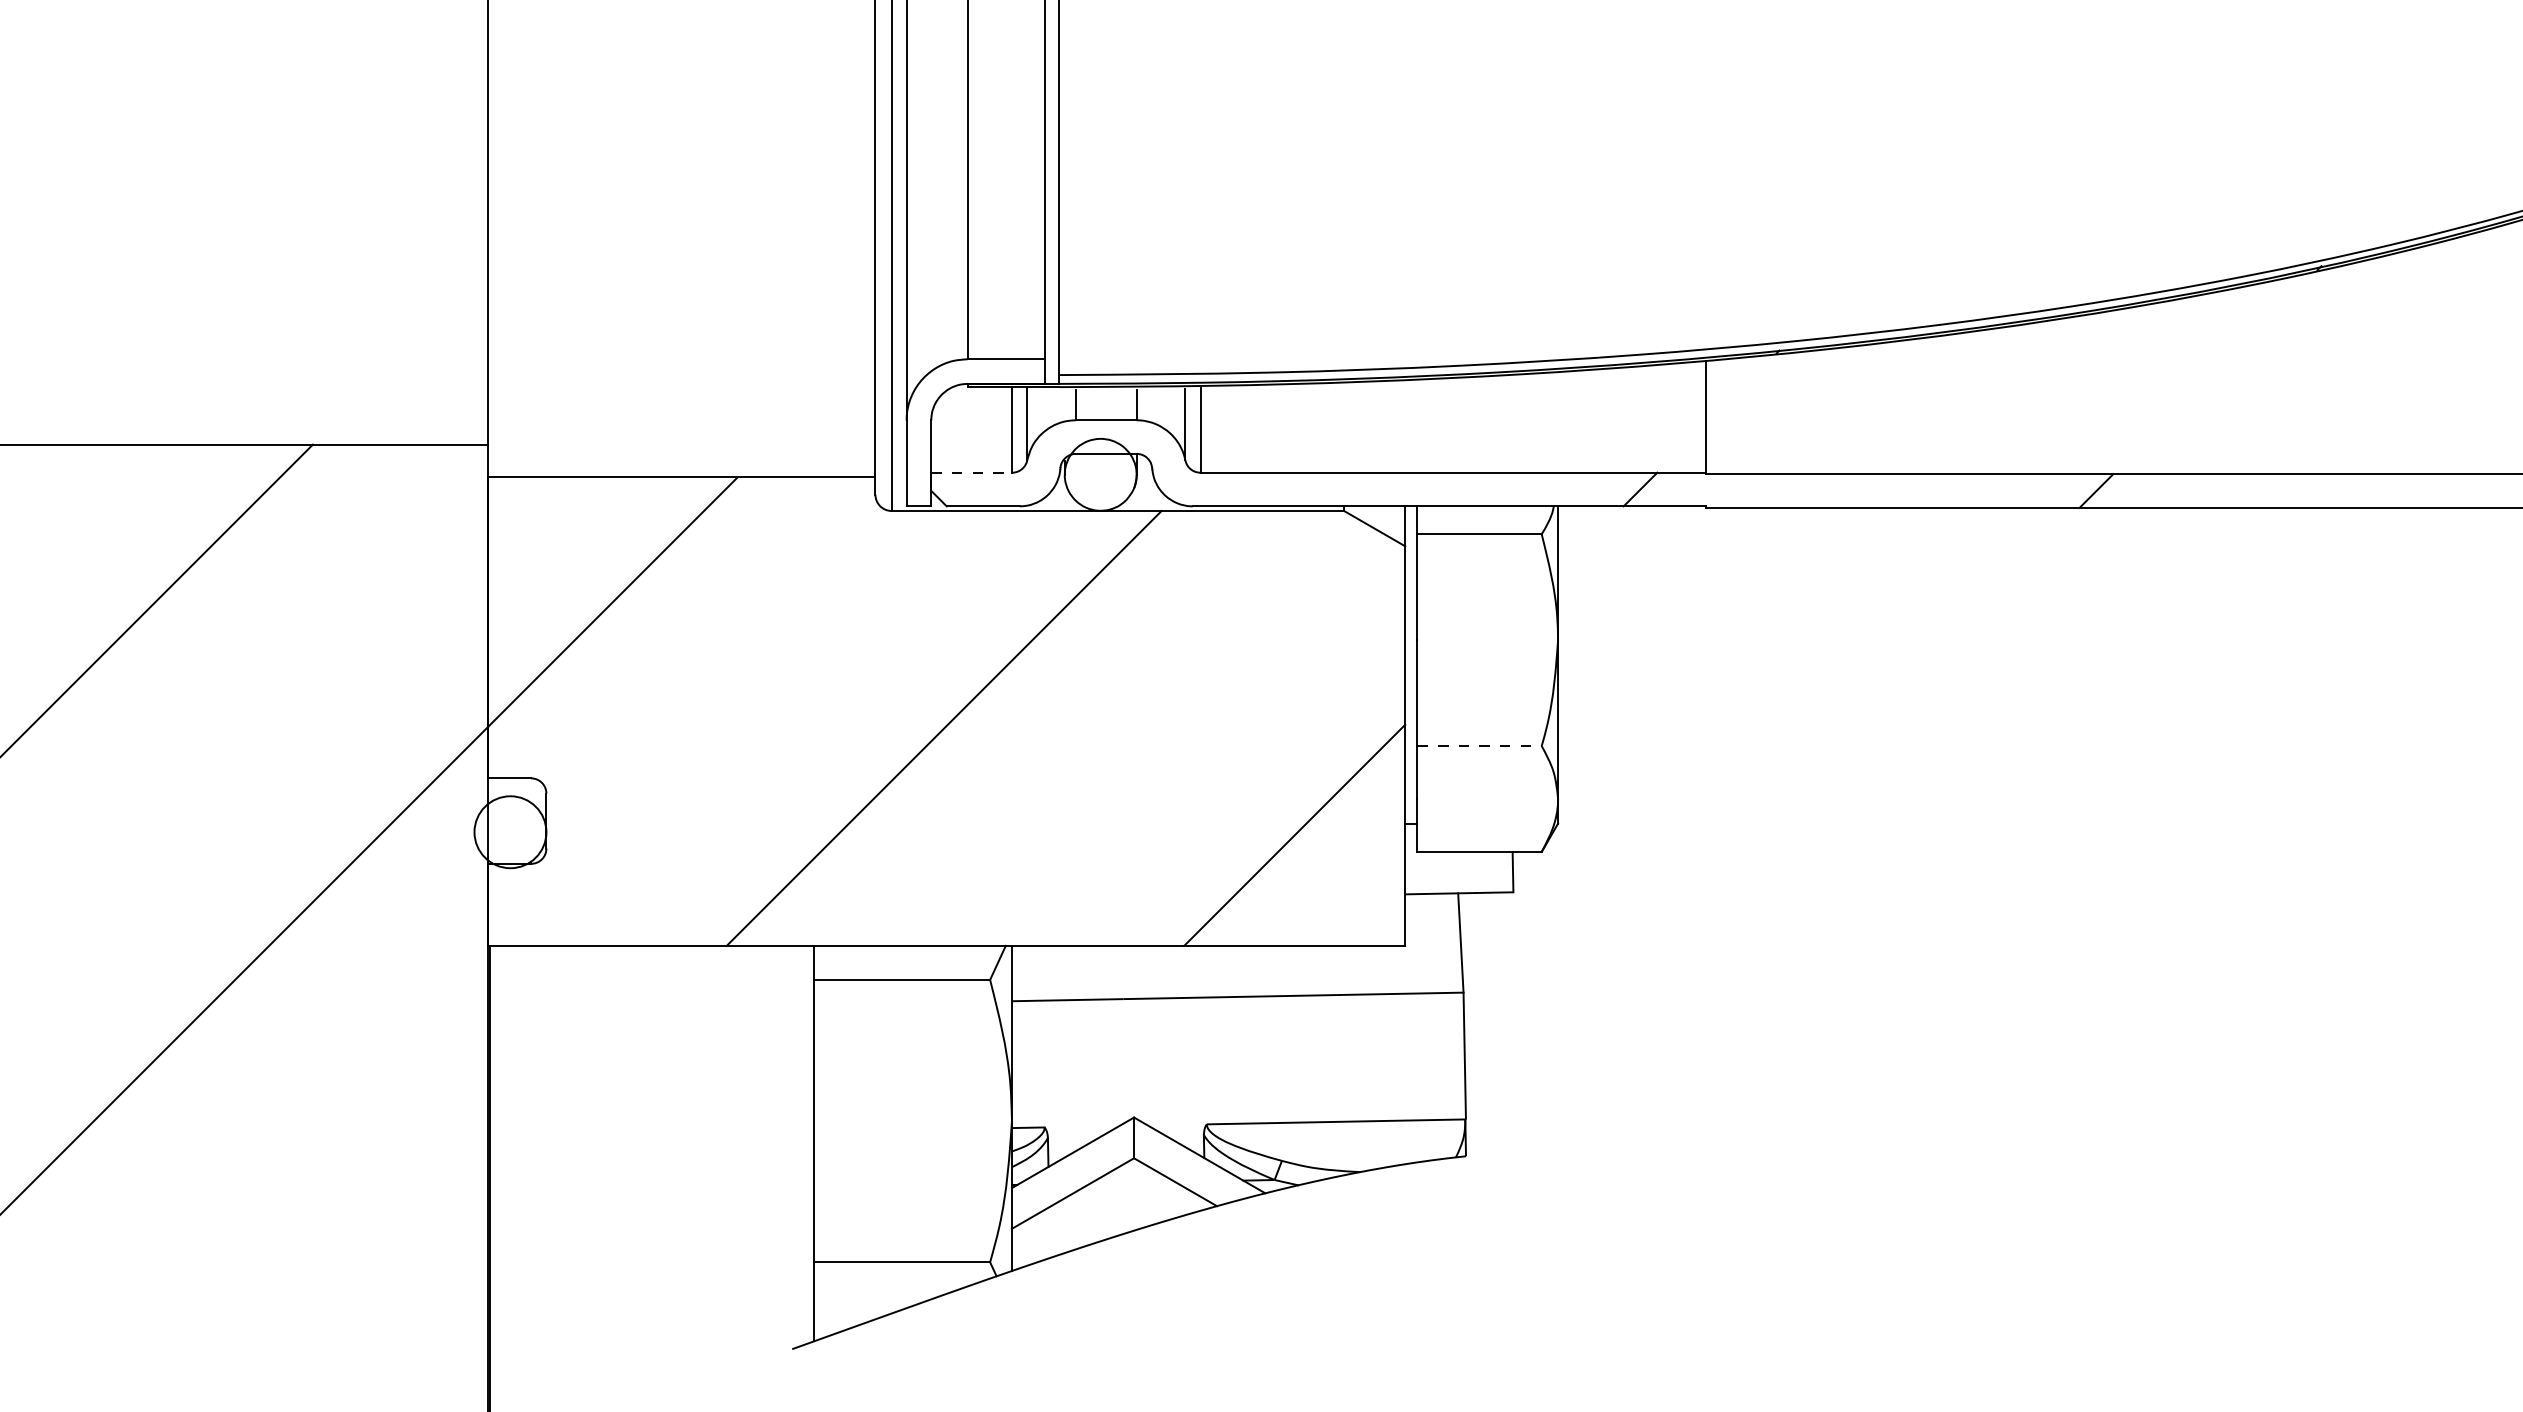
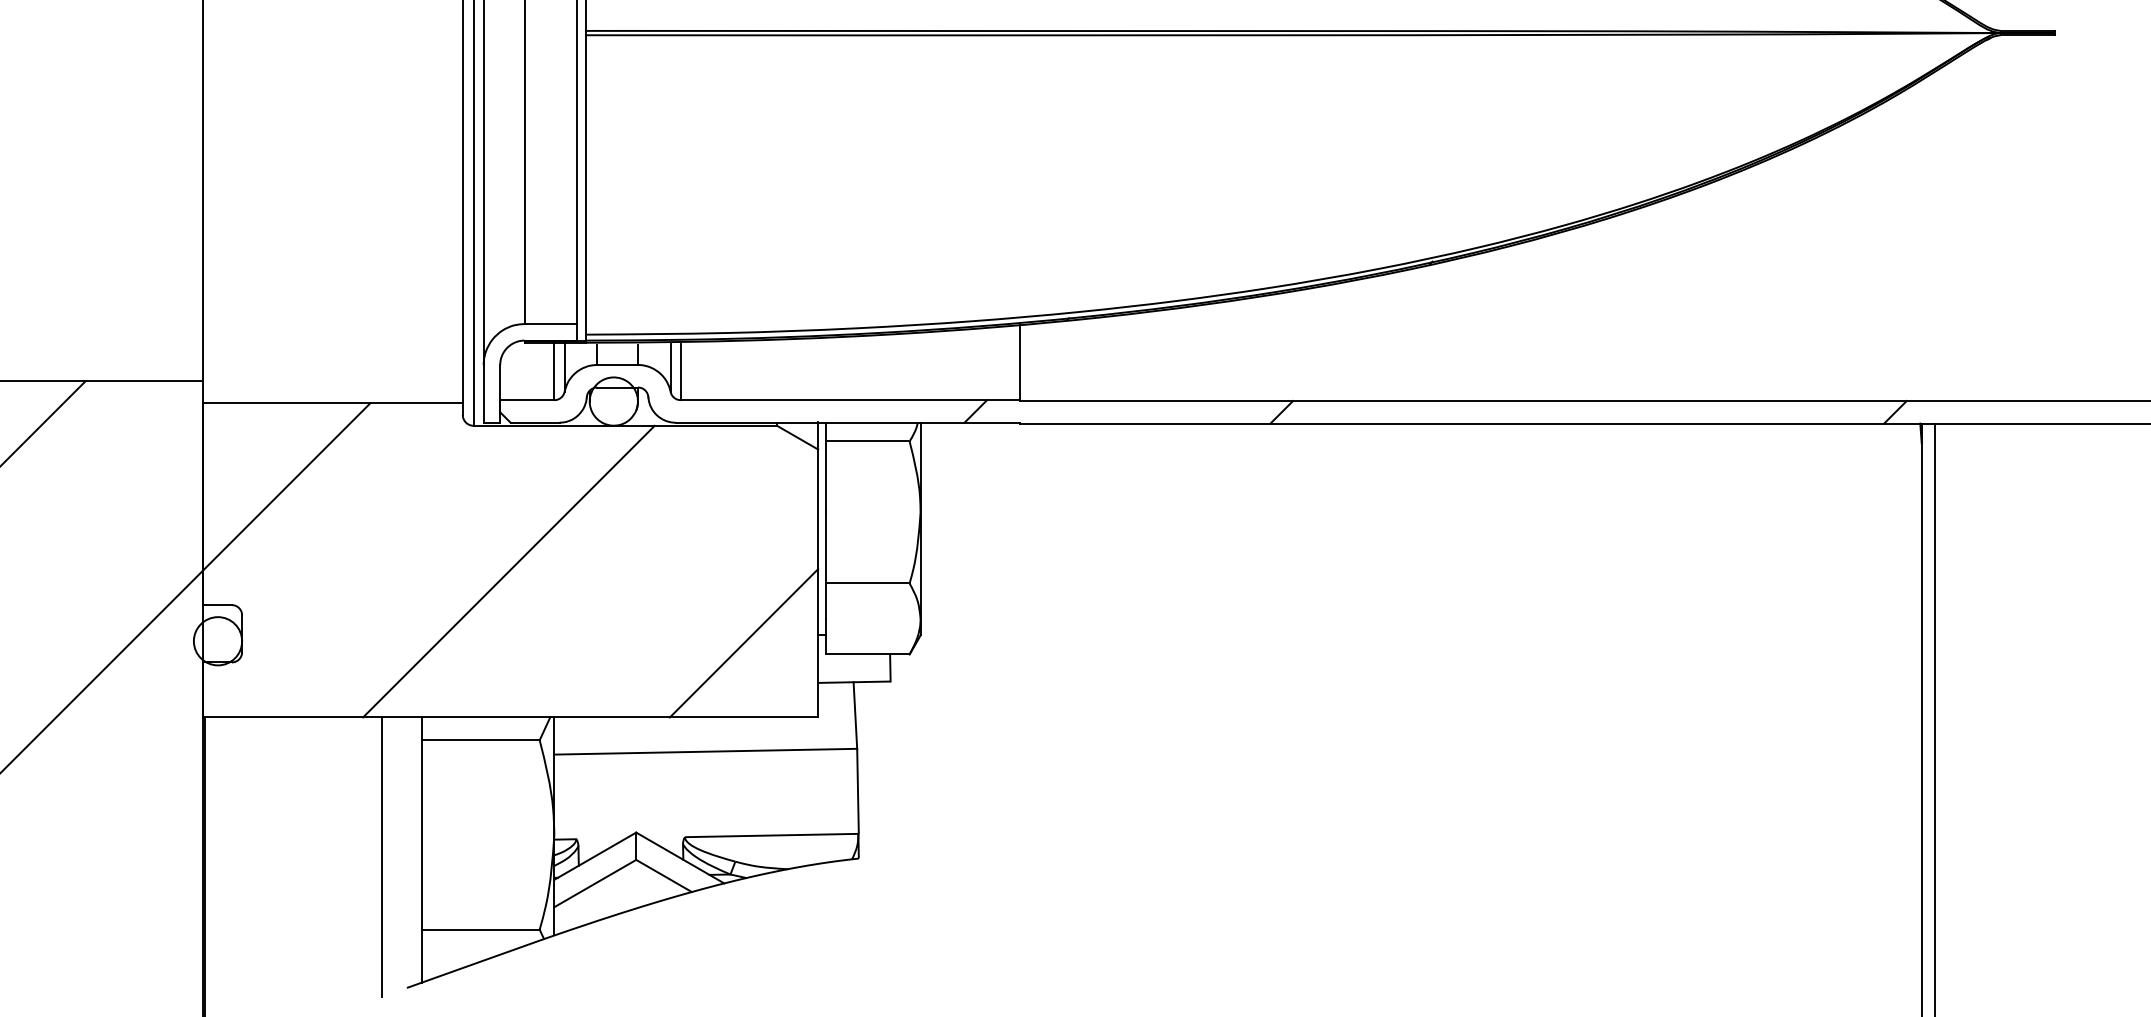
line: (971, 473) -> (527, 400), dashed -> solid
line: (1478, 746) -> (867, 583), dashed -> solid
line: (755, 1153) -> (382, 856), added

